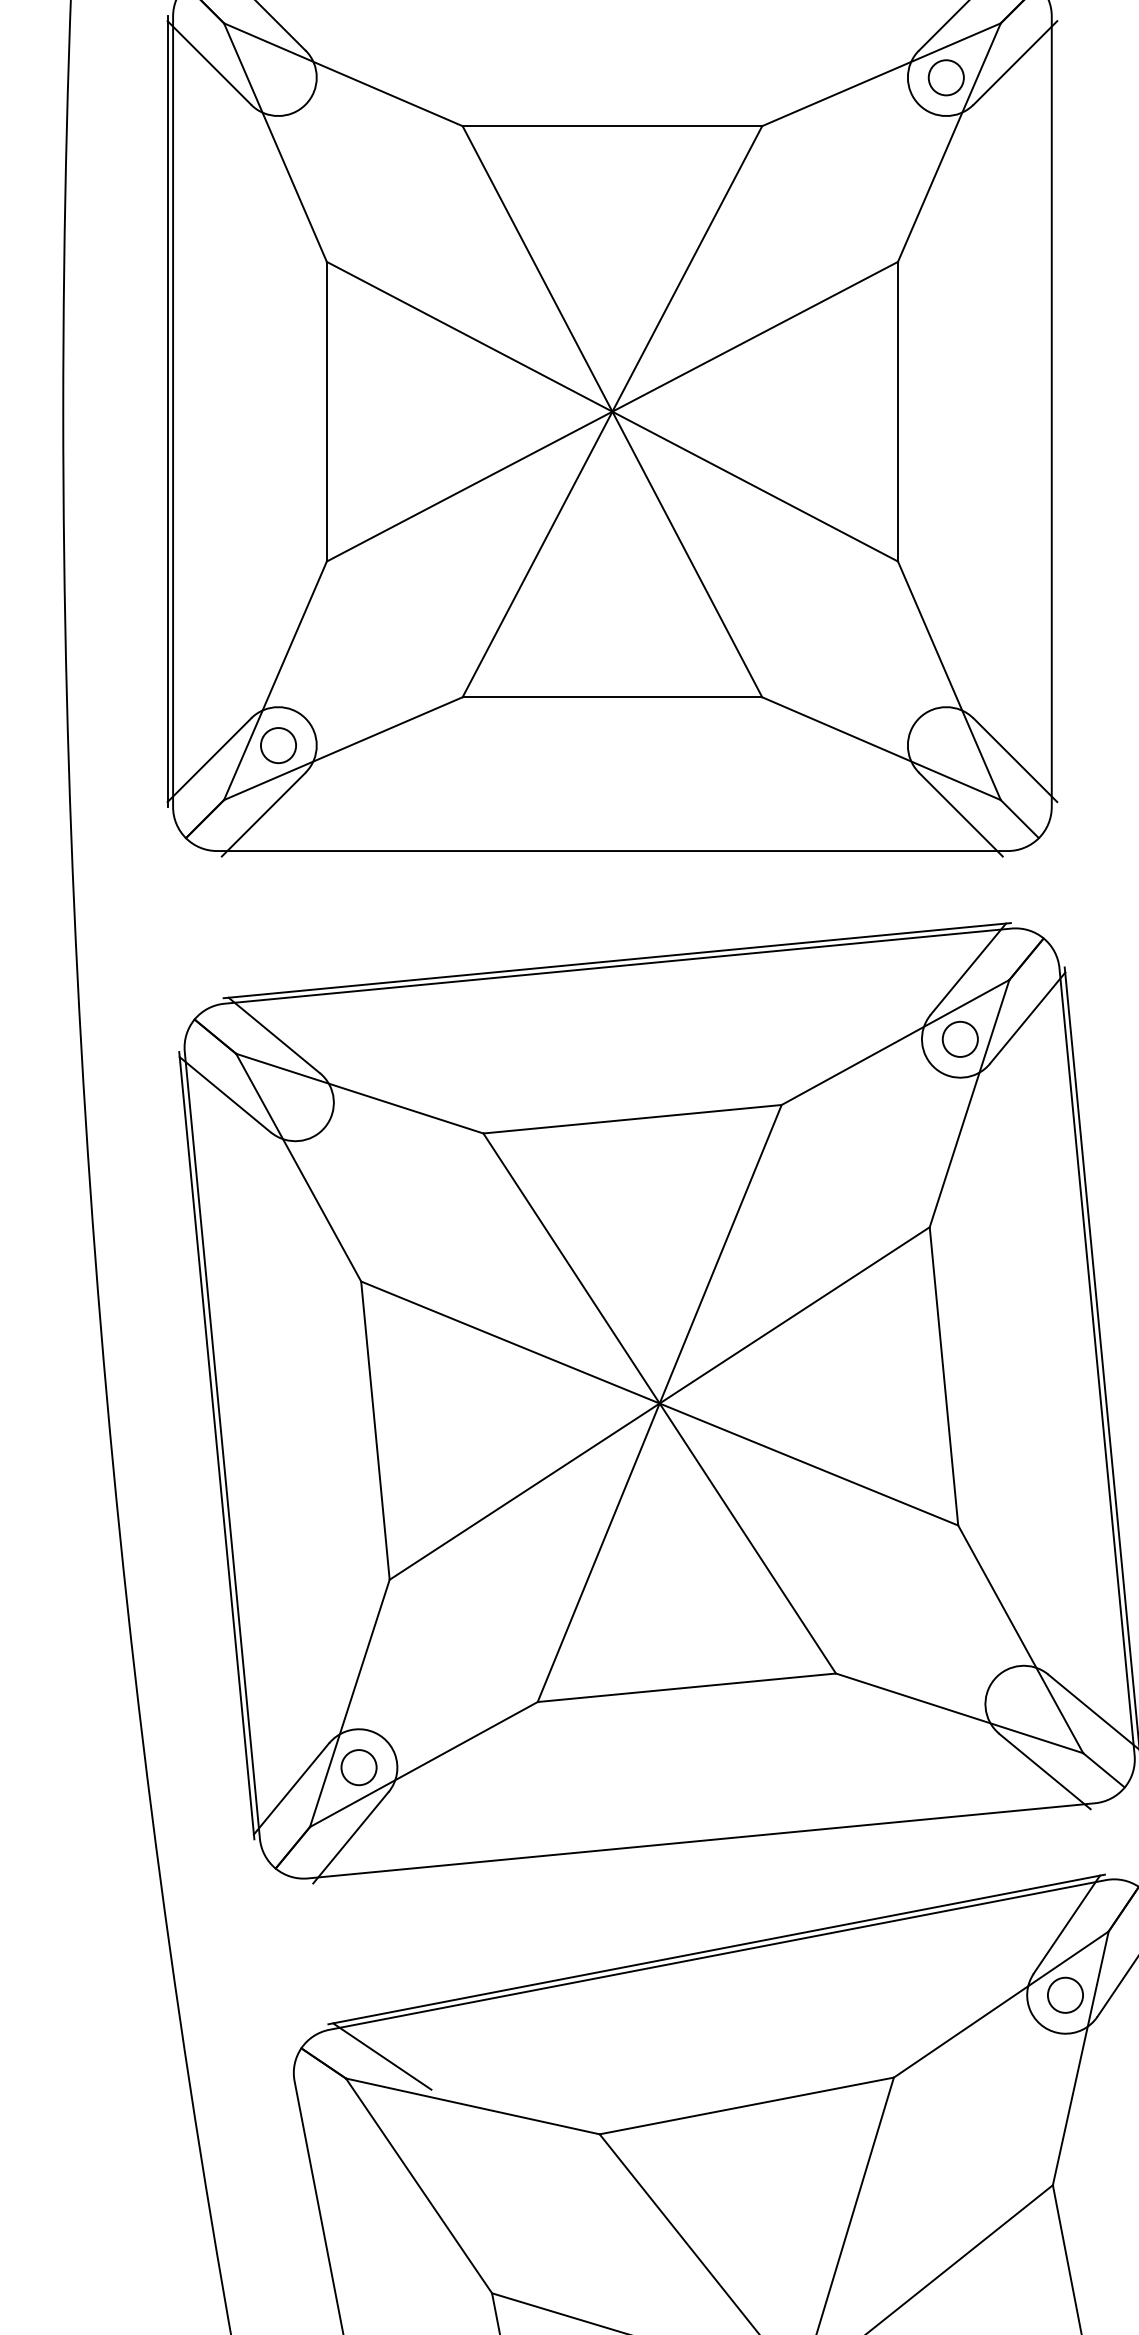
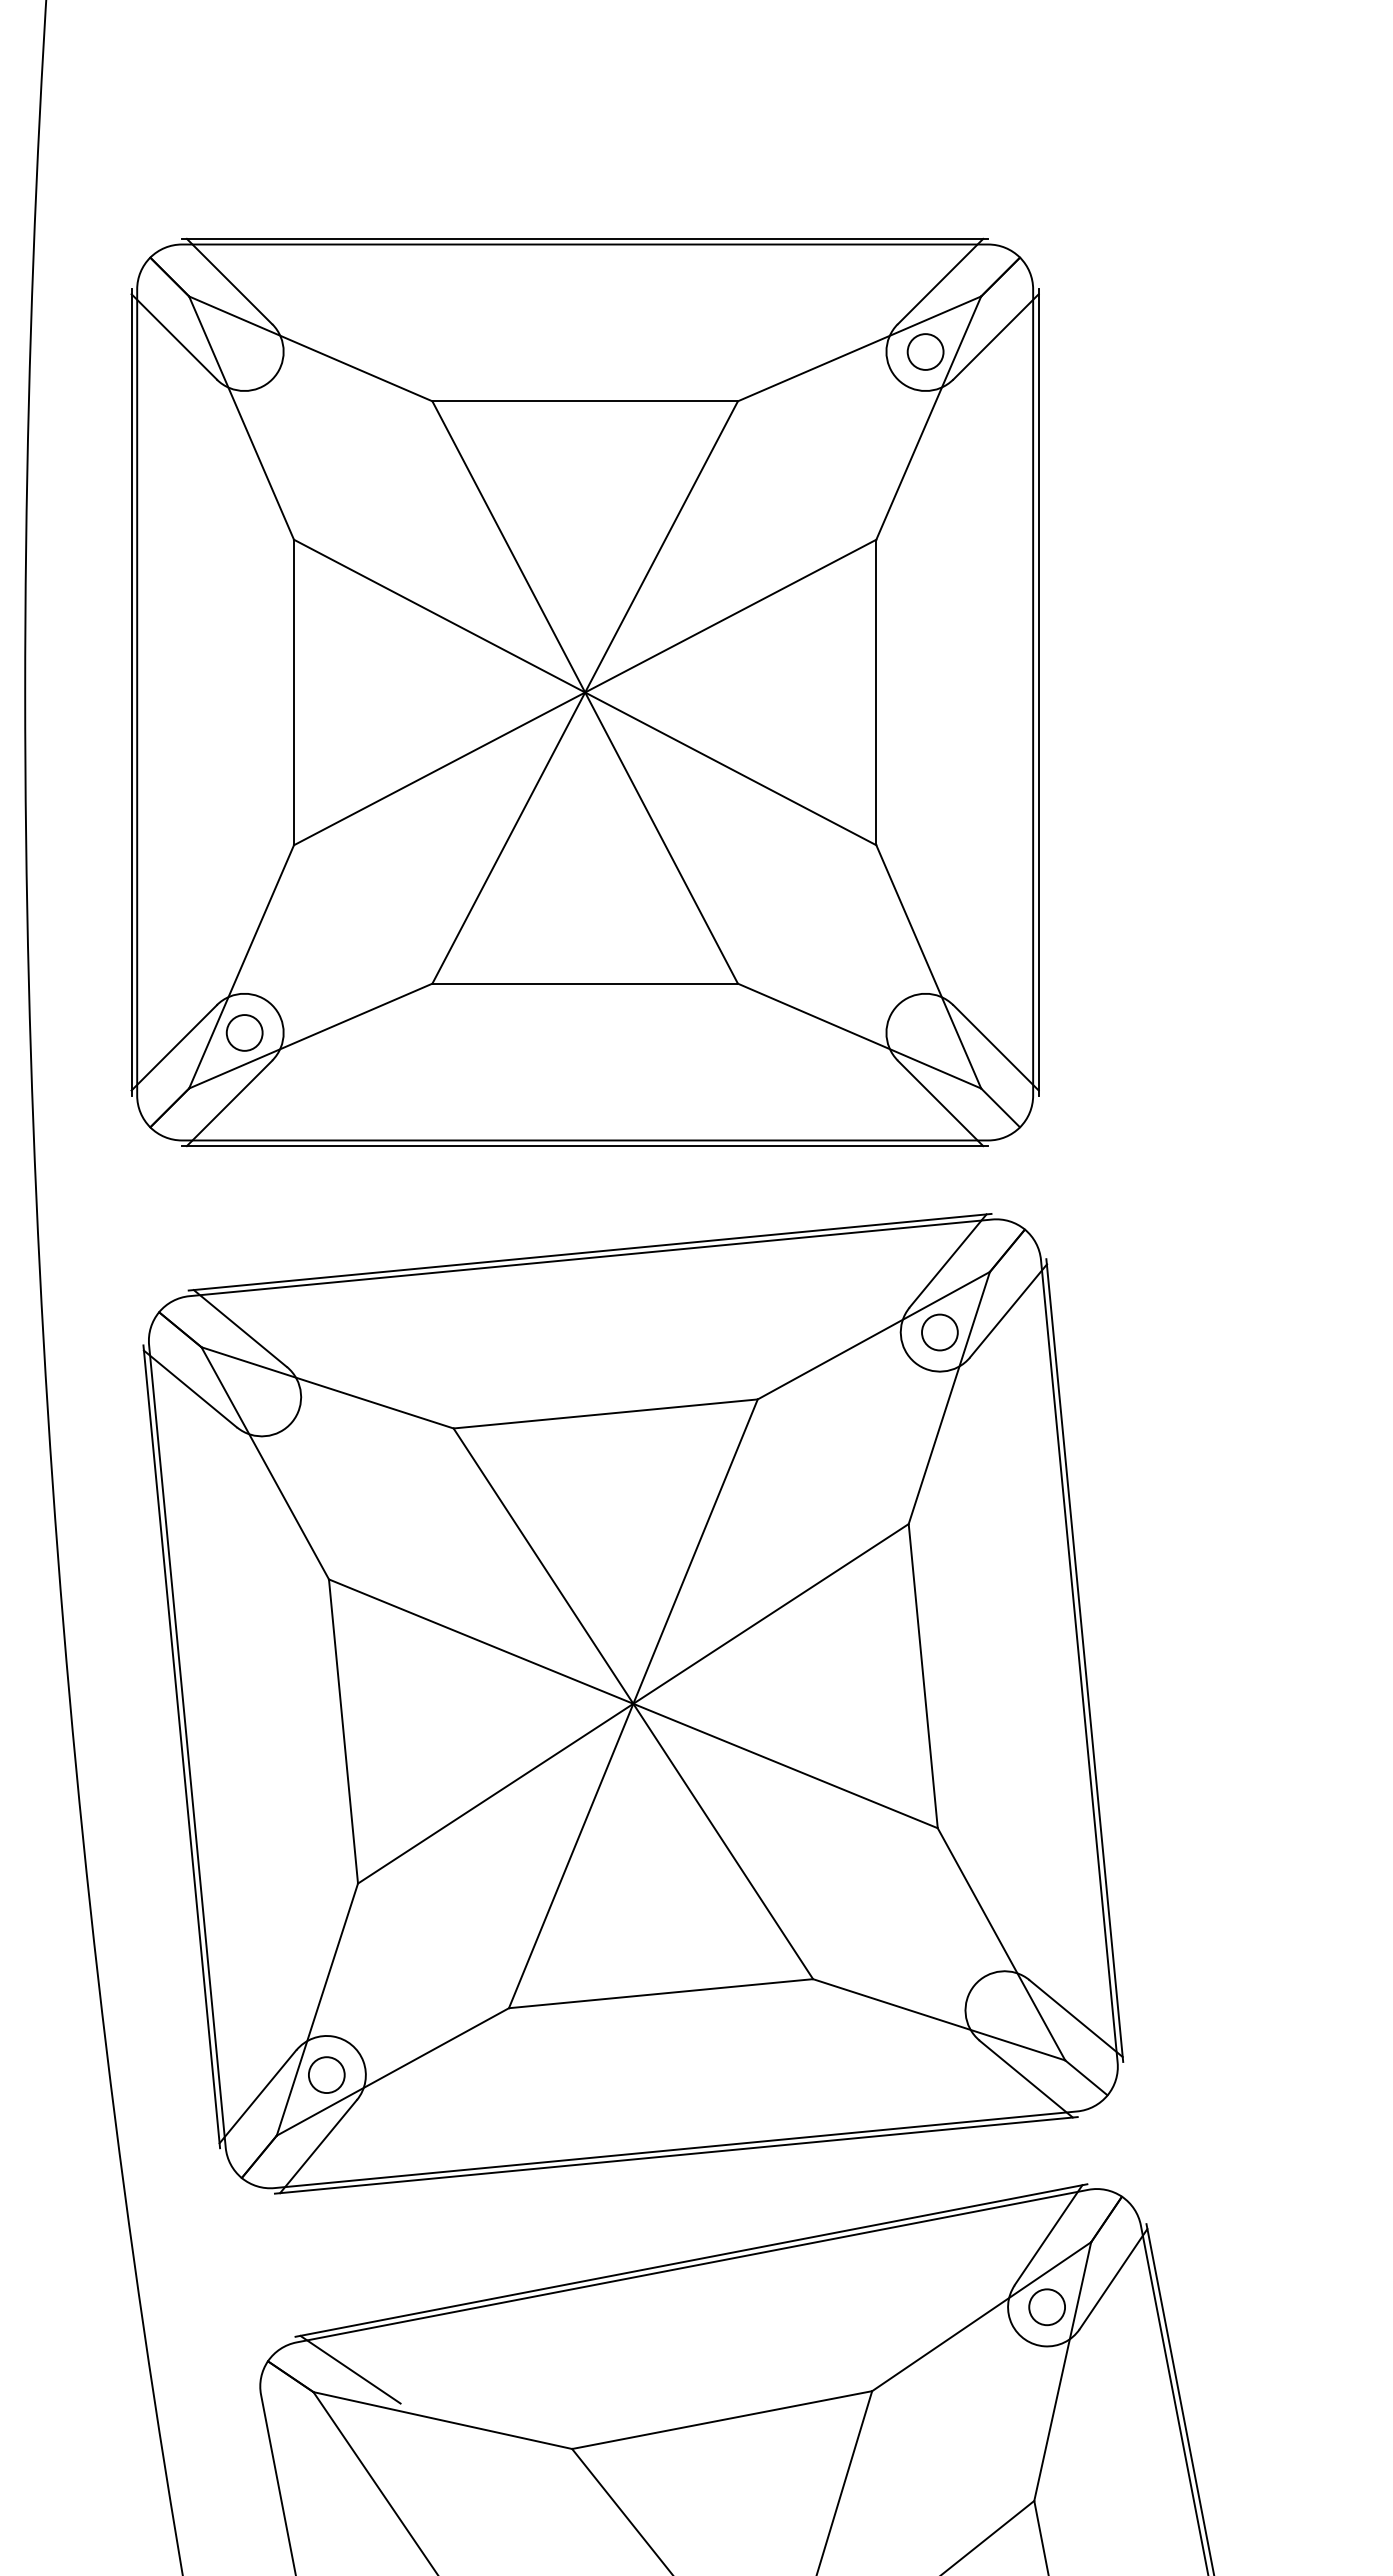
line: (1057, 411) -> (1038, 692), added
line: (611, 856) -> (584, 1146), added
line: (701, 1846) -> (675, 2155), added

